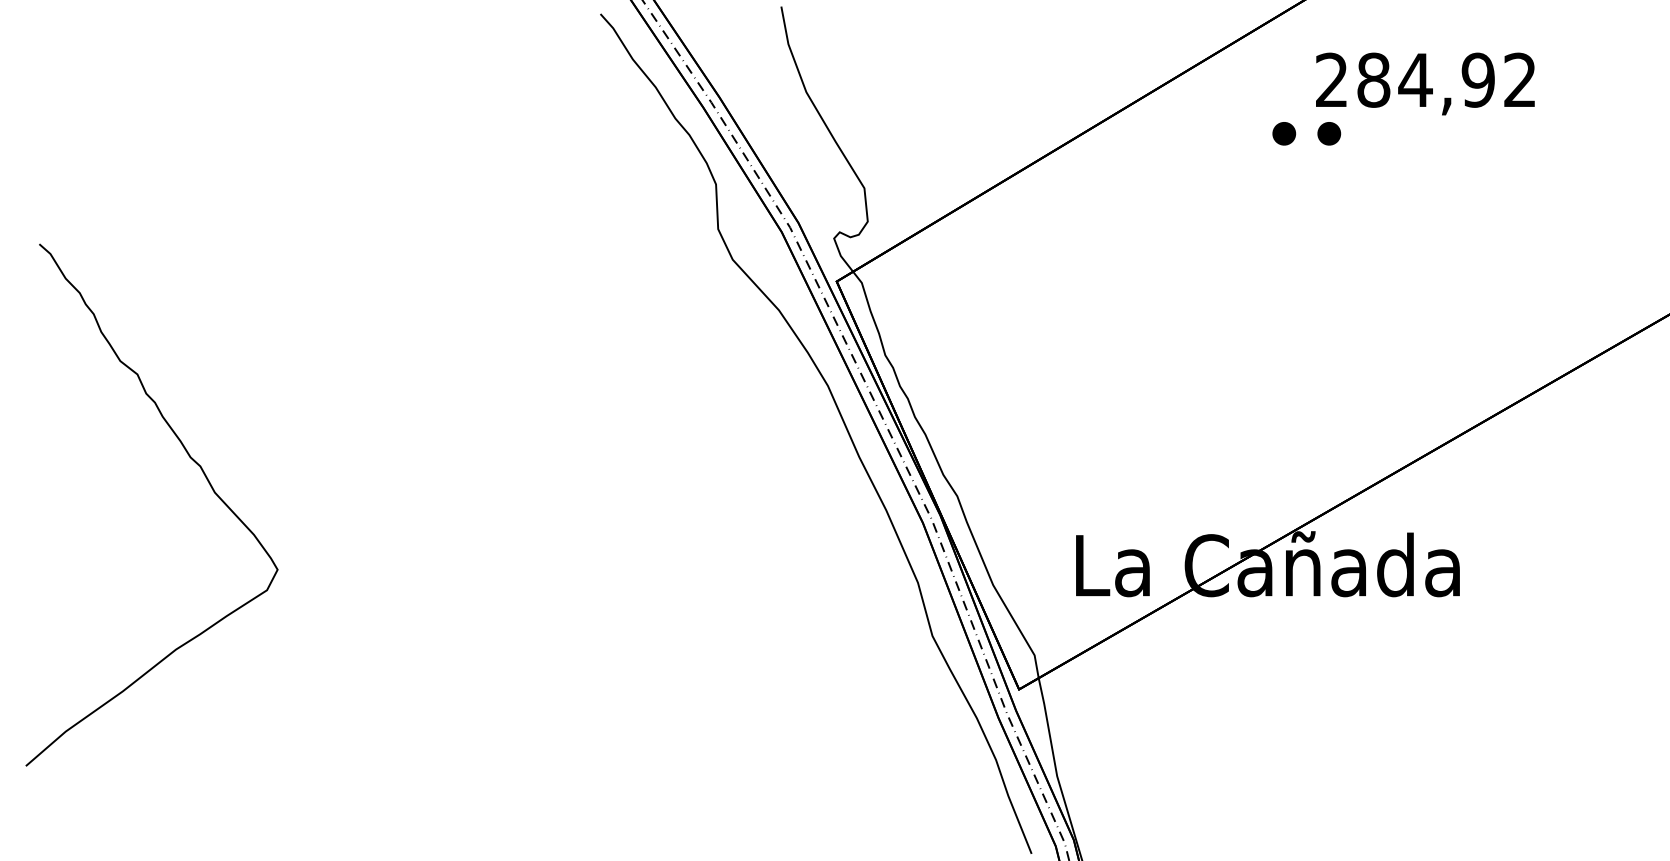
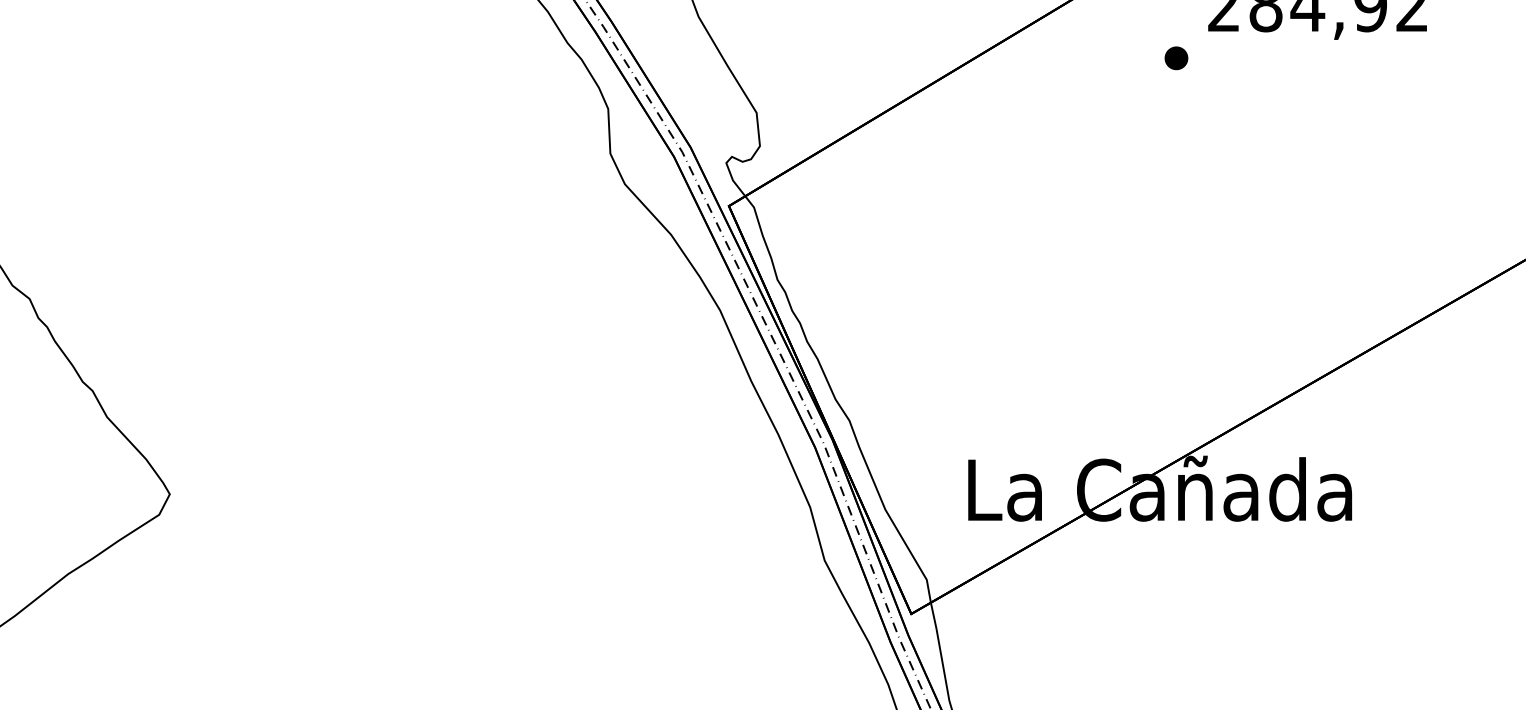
part: (1329, 133) -> (1221, 58), removed

